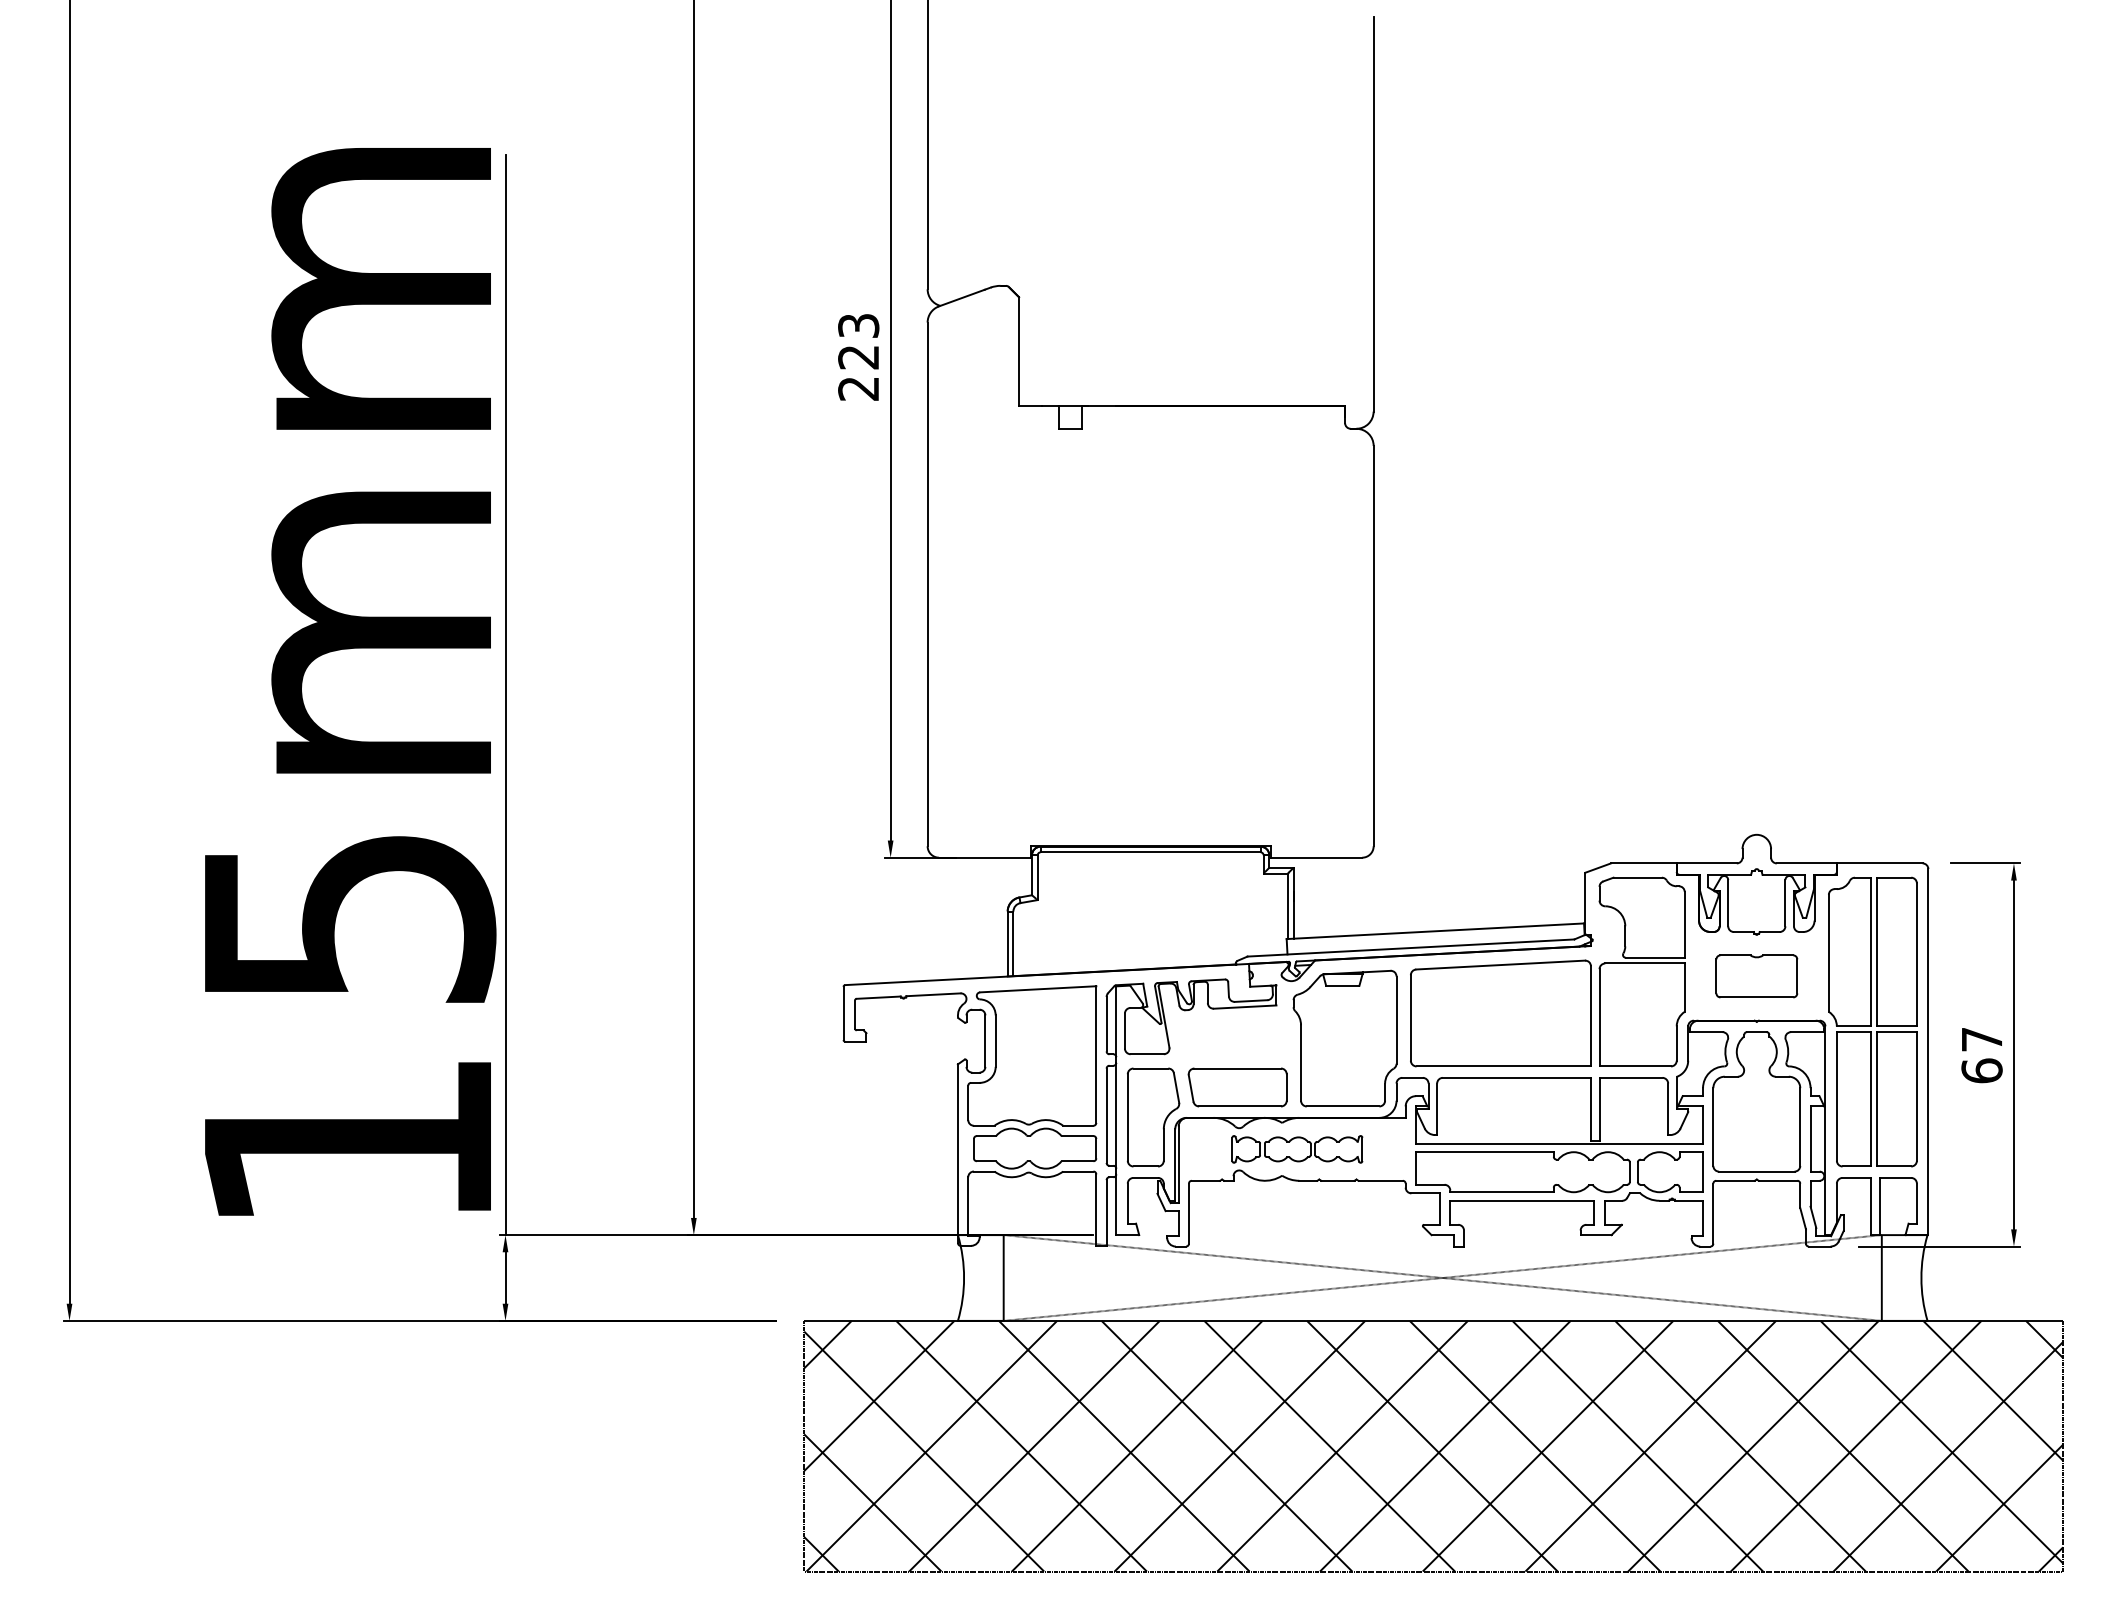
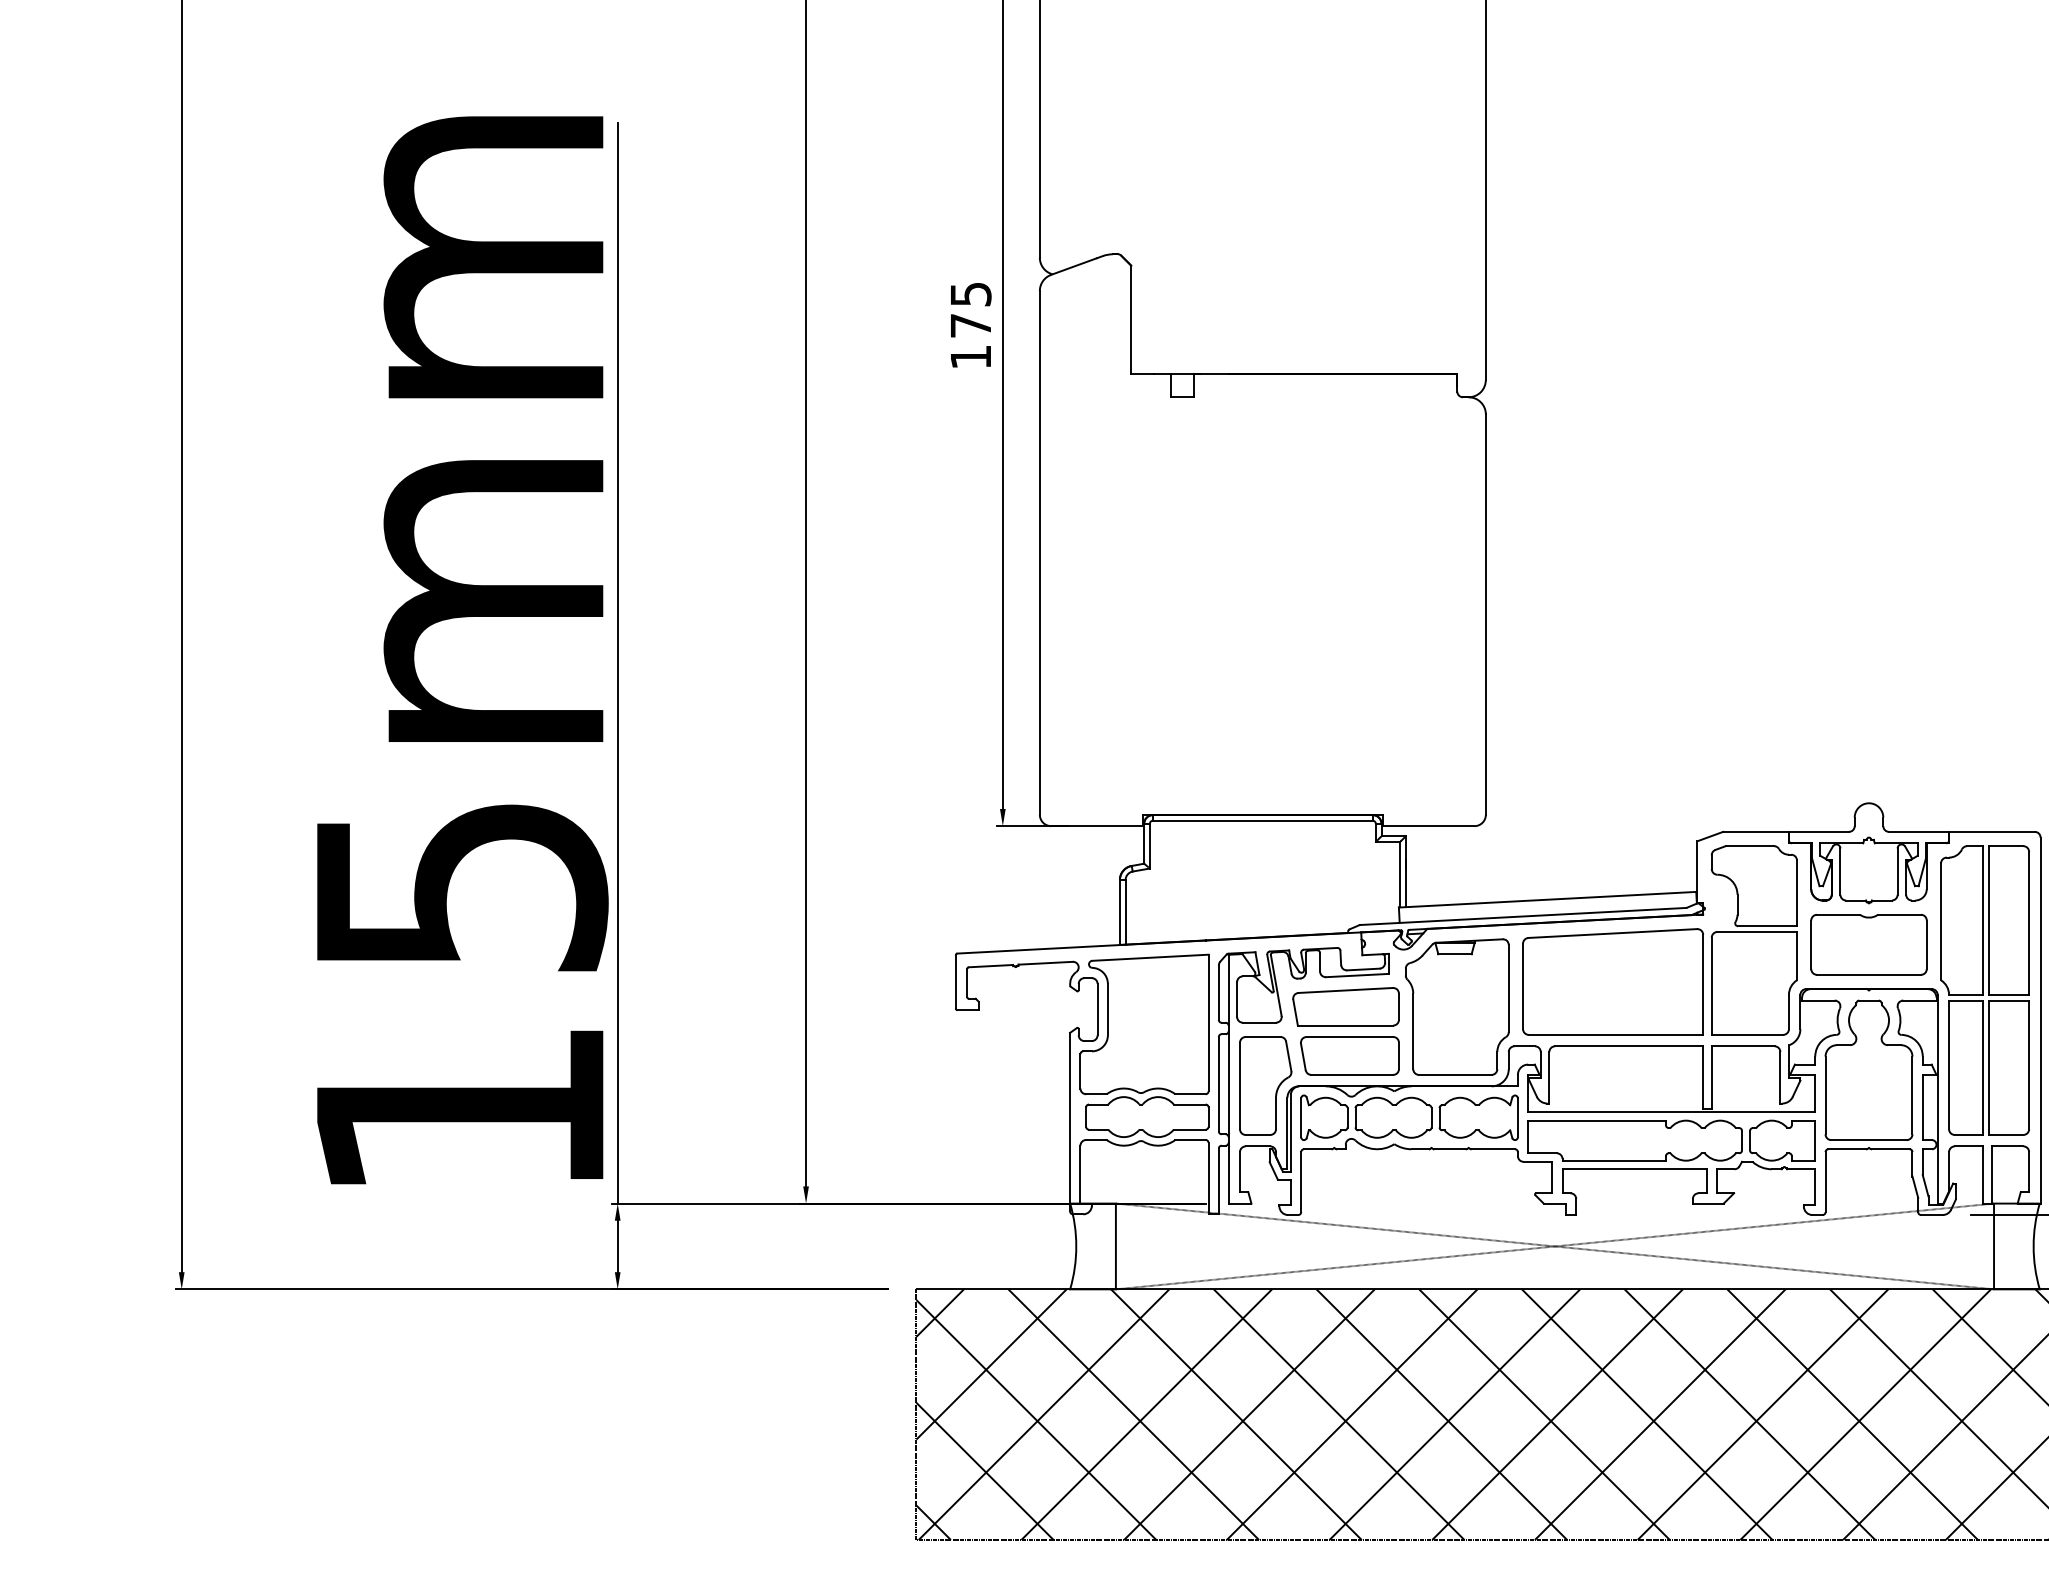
text: (858, 357) -> (970, 325), 223 -> 175
part: (1756, 976) -> (1868, 944), size x1.43
part: (1233, 1037) -> (1345, 1005), added
part: (1297, 1149) -> (1409, 1117), size x1.67

